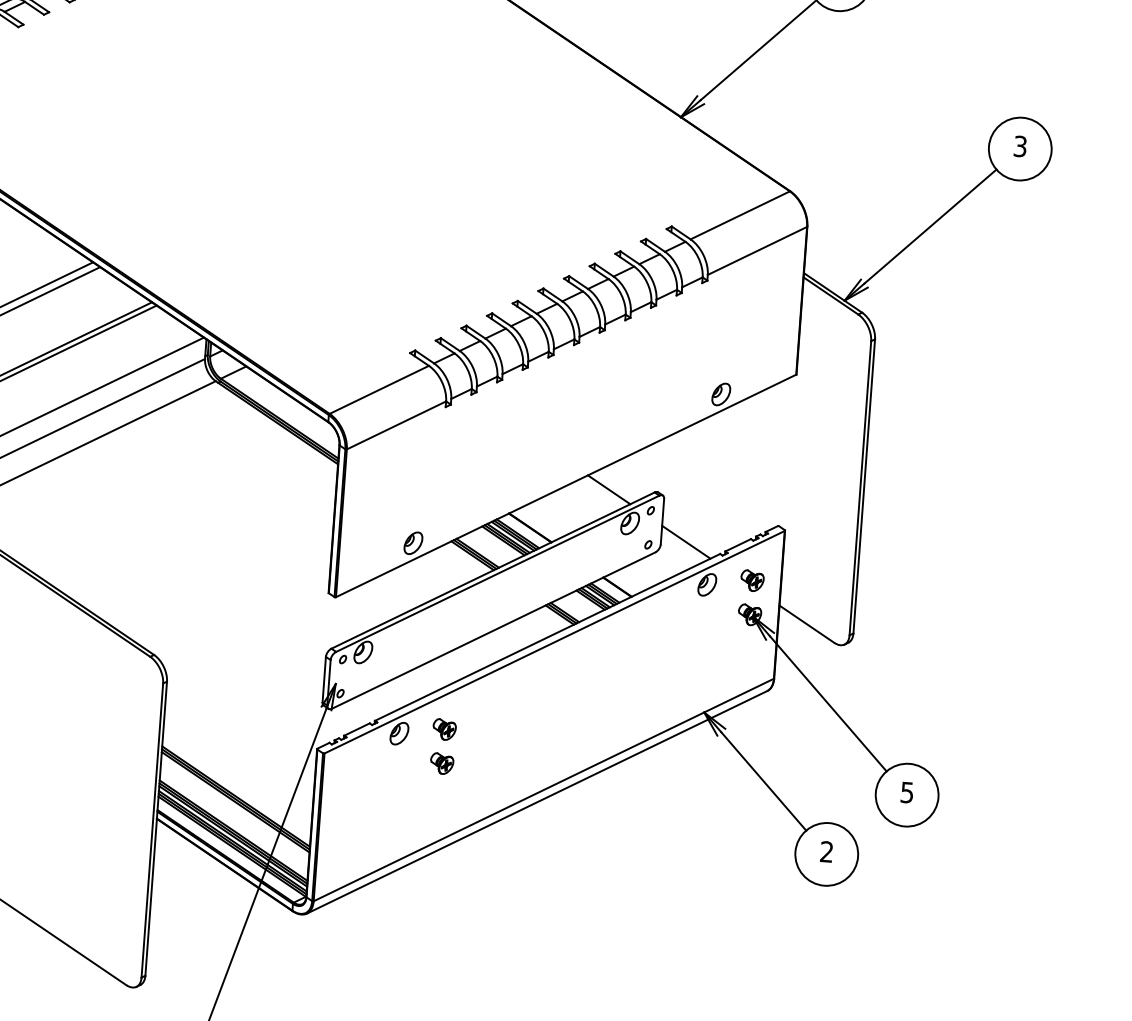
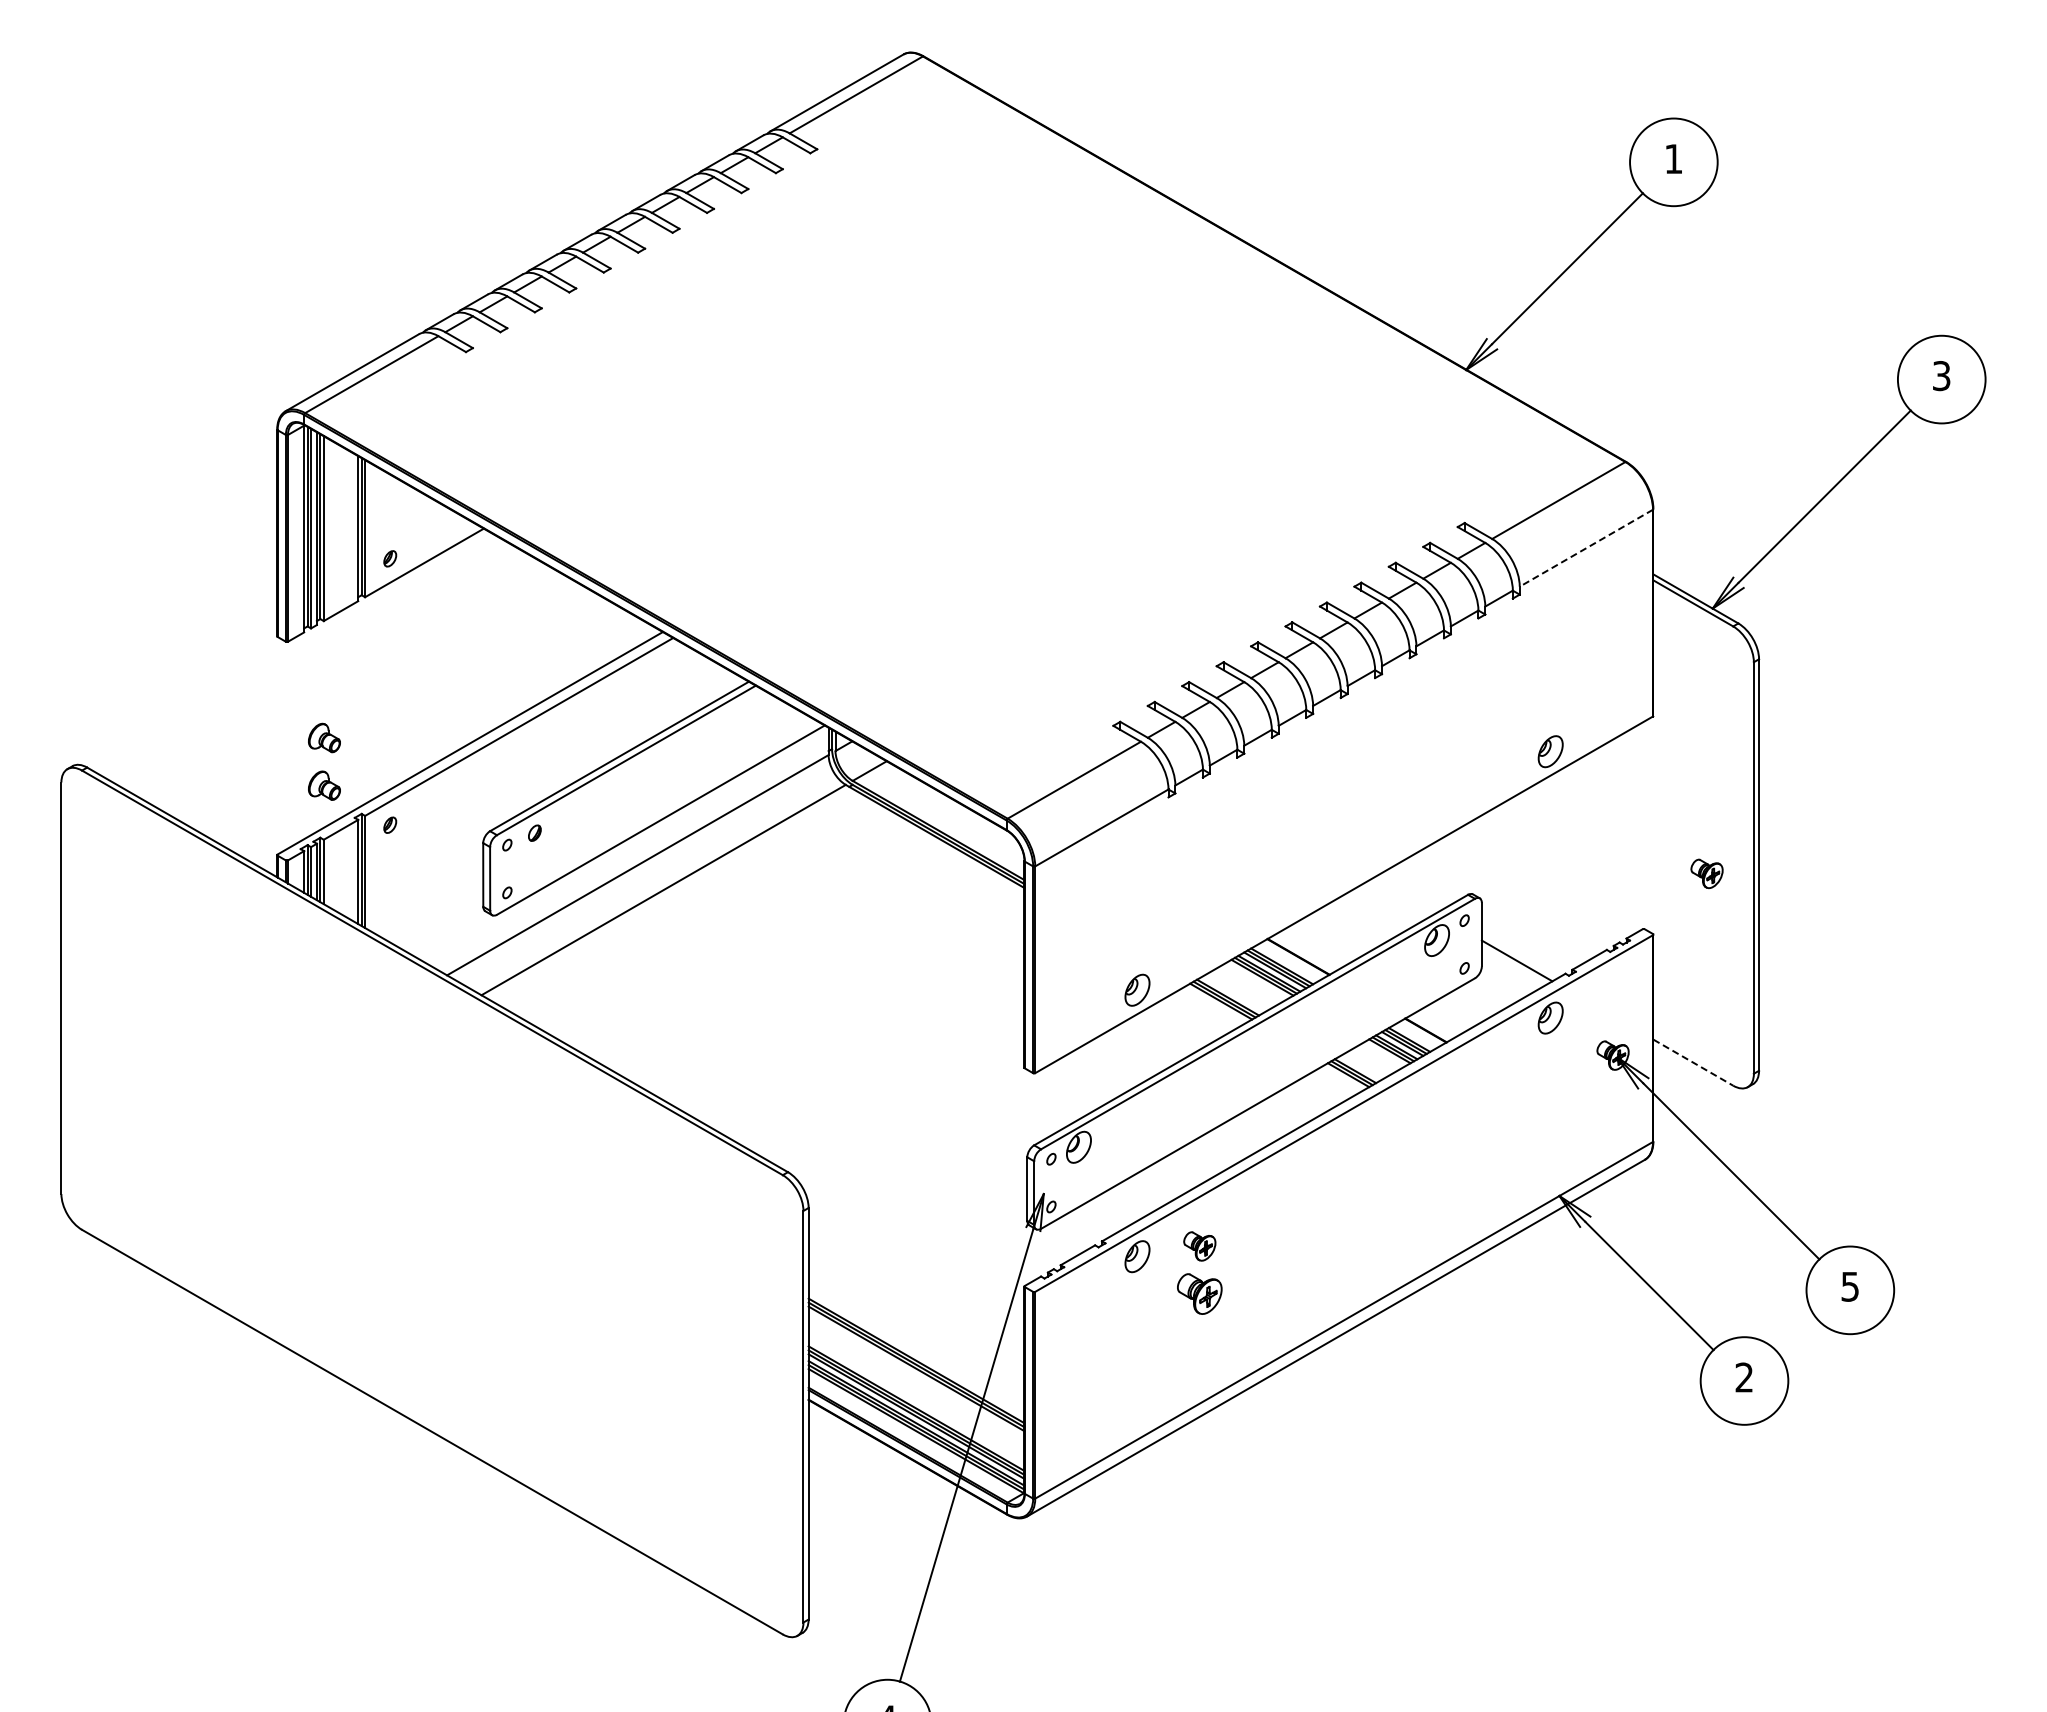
line: (757, 251) -> (1586, 548), solid -> dashed
line: (609, 489) -> (1404, 895), removed
part: (752, 580) -> (1706, 873), moved
line: (807, 624) -> (1693, 1062), solid -> dashed
part: (441, 763) -> (1199, 1294), size x1.4

